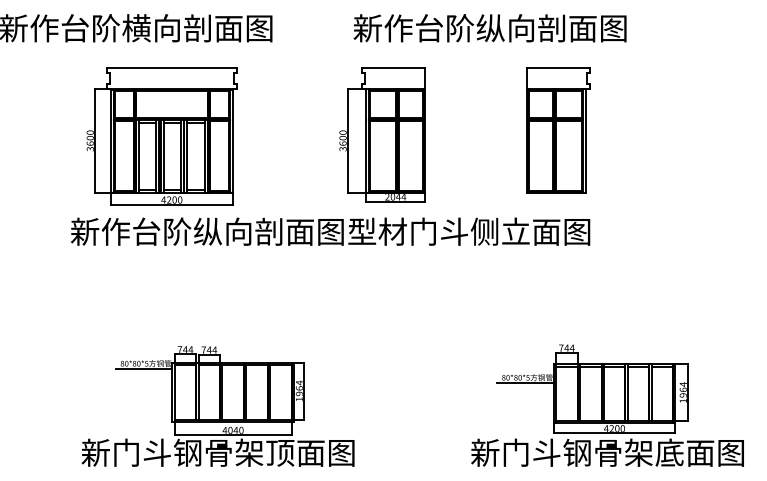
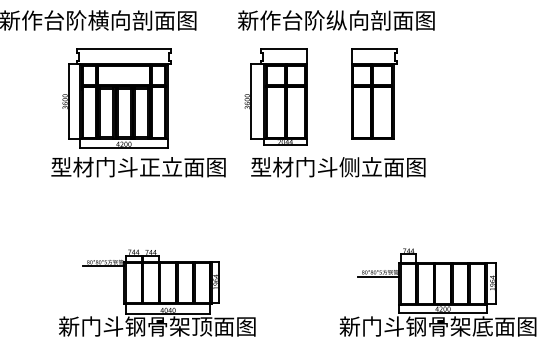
text: (490, 28) -> (336, 20), moved
part: (558, 129) -> (374, 93), moved
text: (207, 232) -> (149, 167), 新作台阶纵向剖面图 -> 型材门斗正立面图

